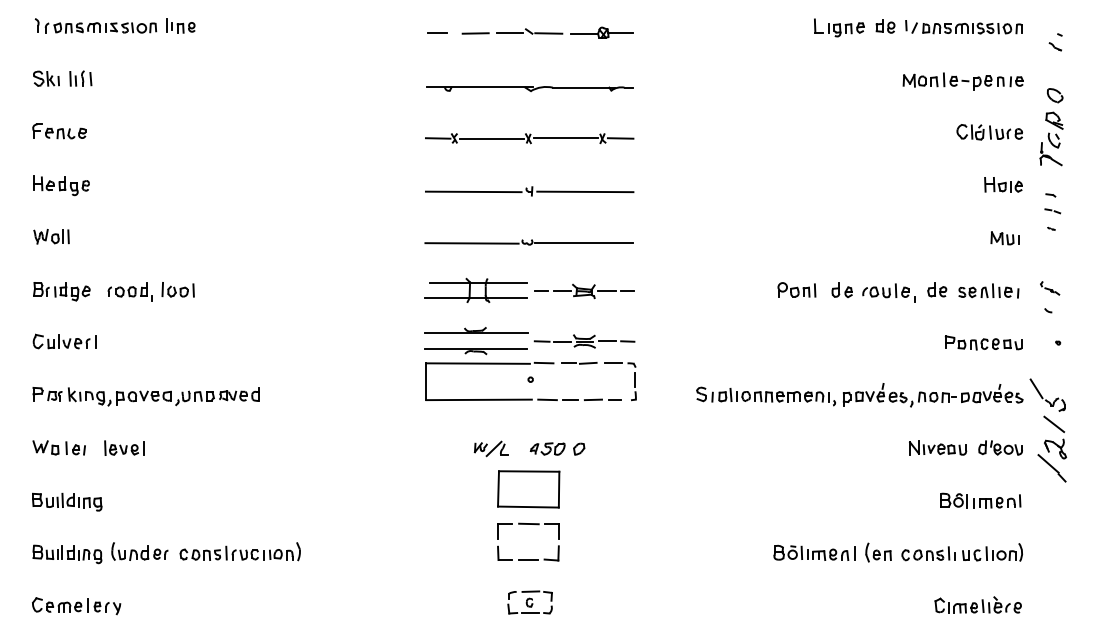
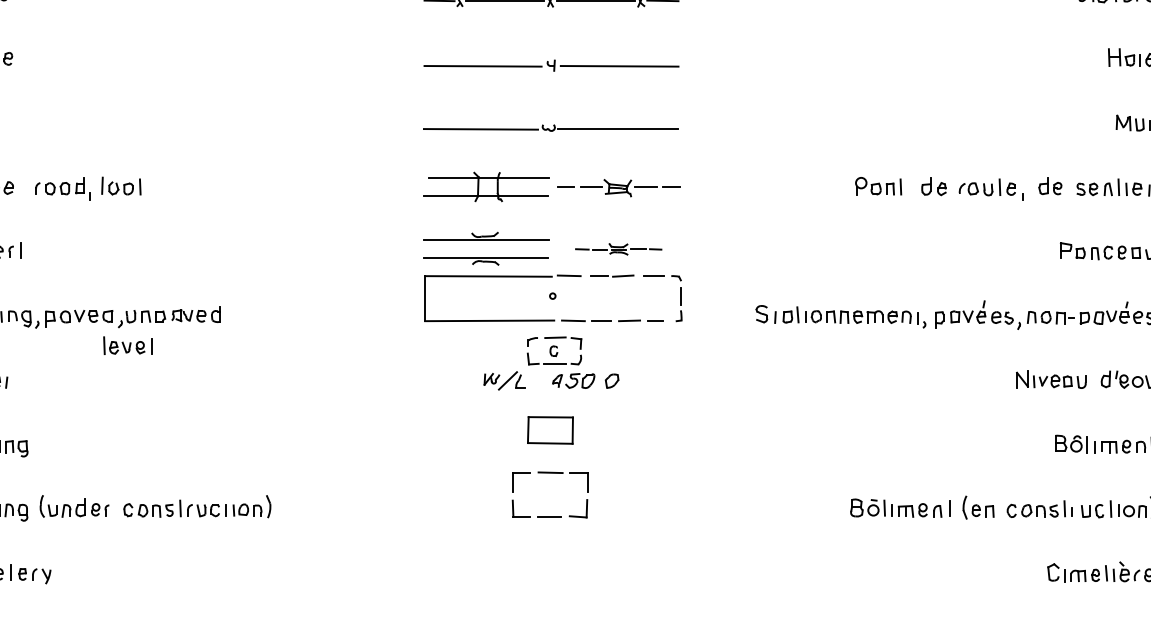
part: (584, 341) -> (618, 249), size x0.7
part: (124, 447) -> (127, 344), moved
part: (528, 489) -> (550, 430), size x0.6
part: (529, 602) -> (553, 350), moved

